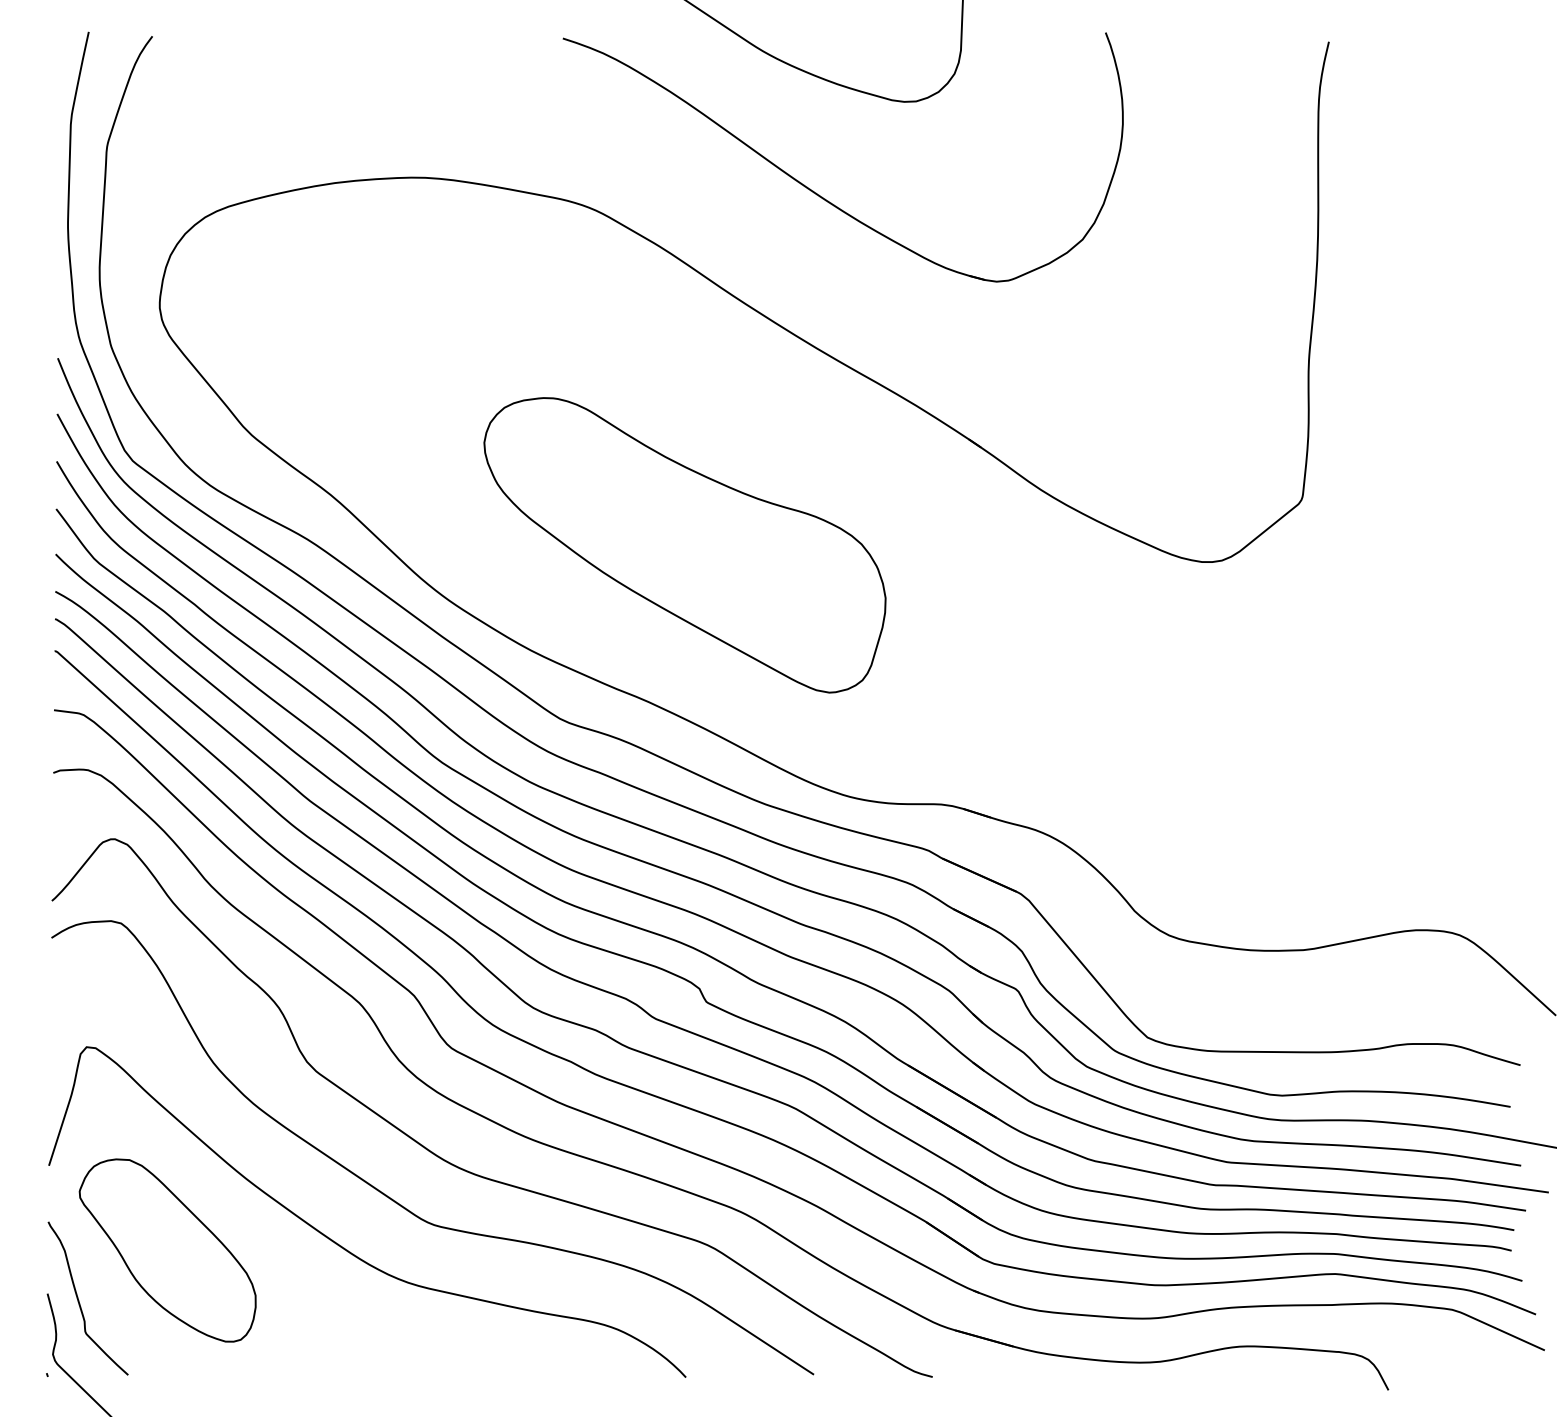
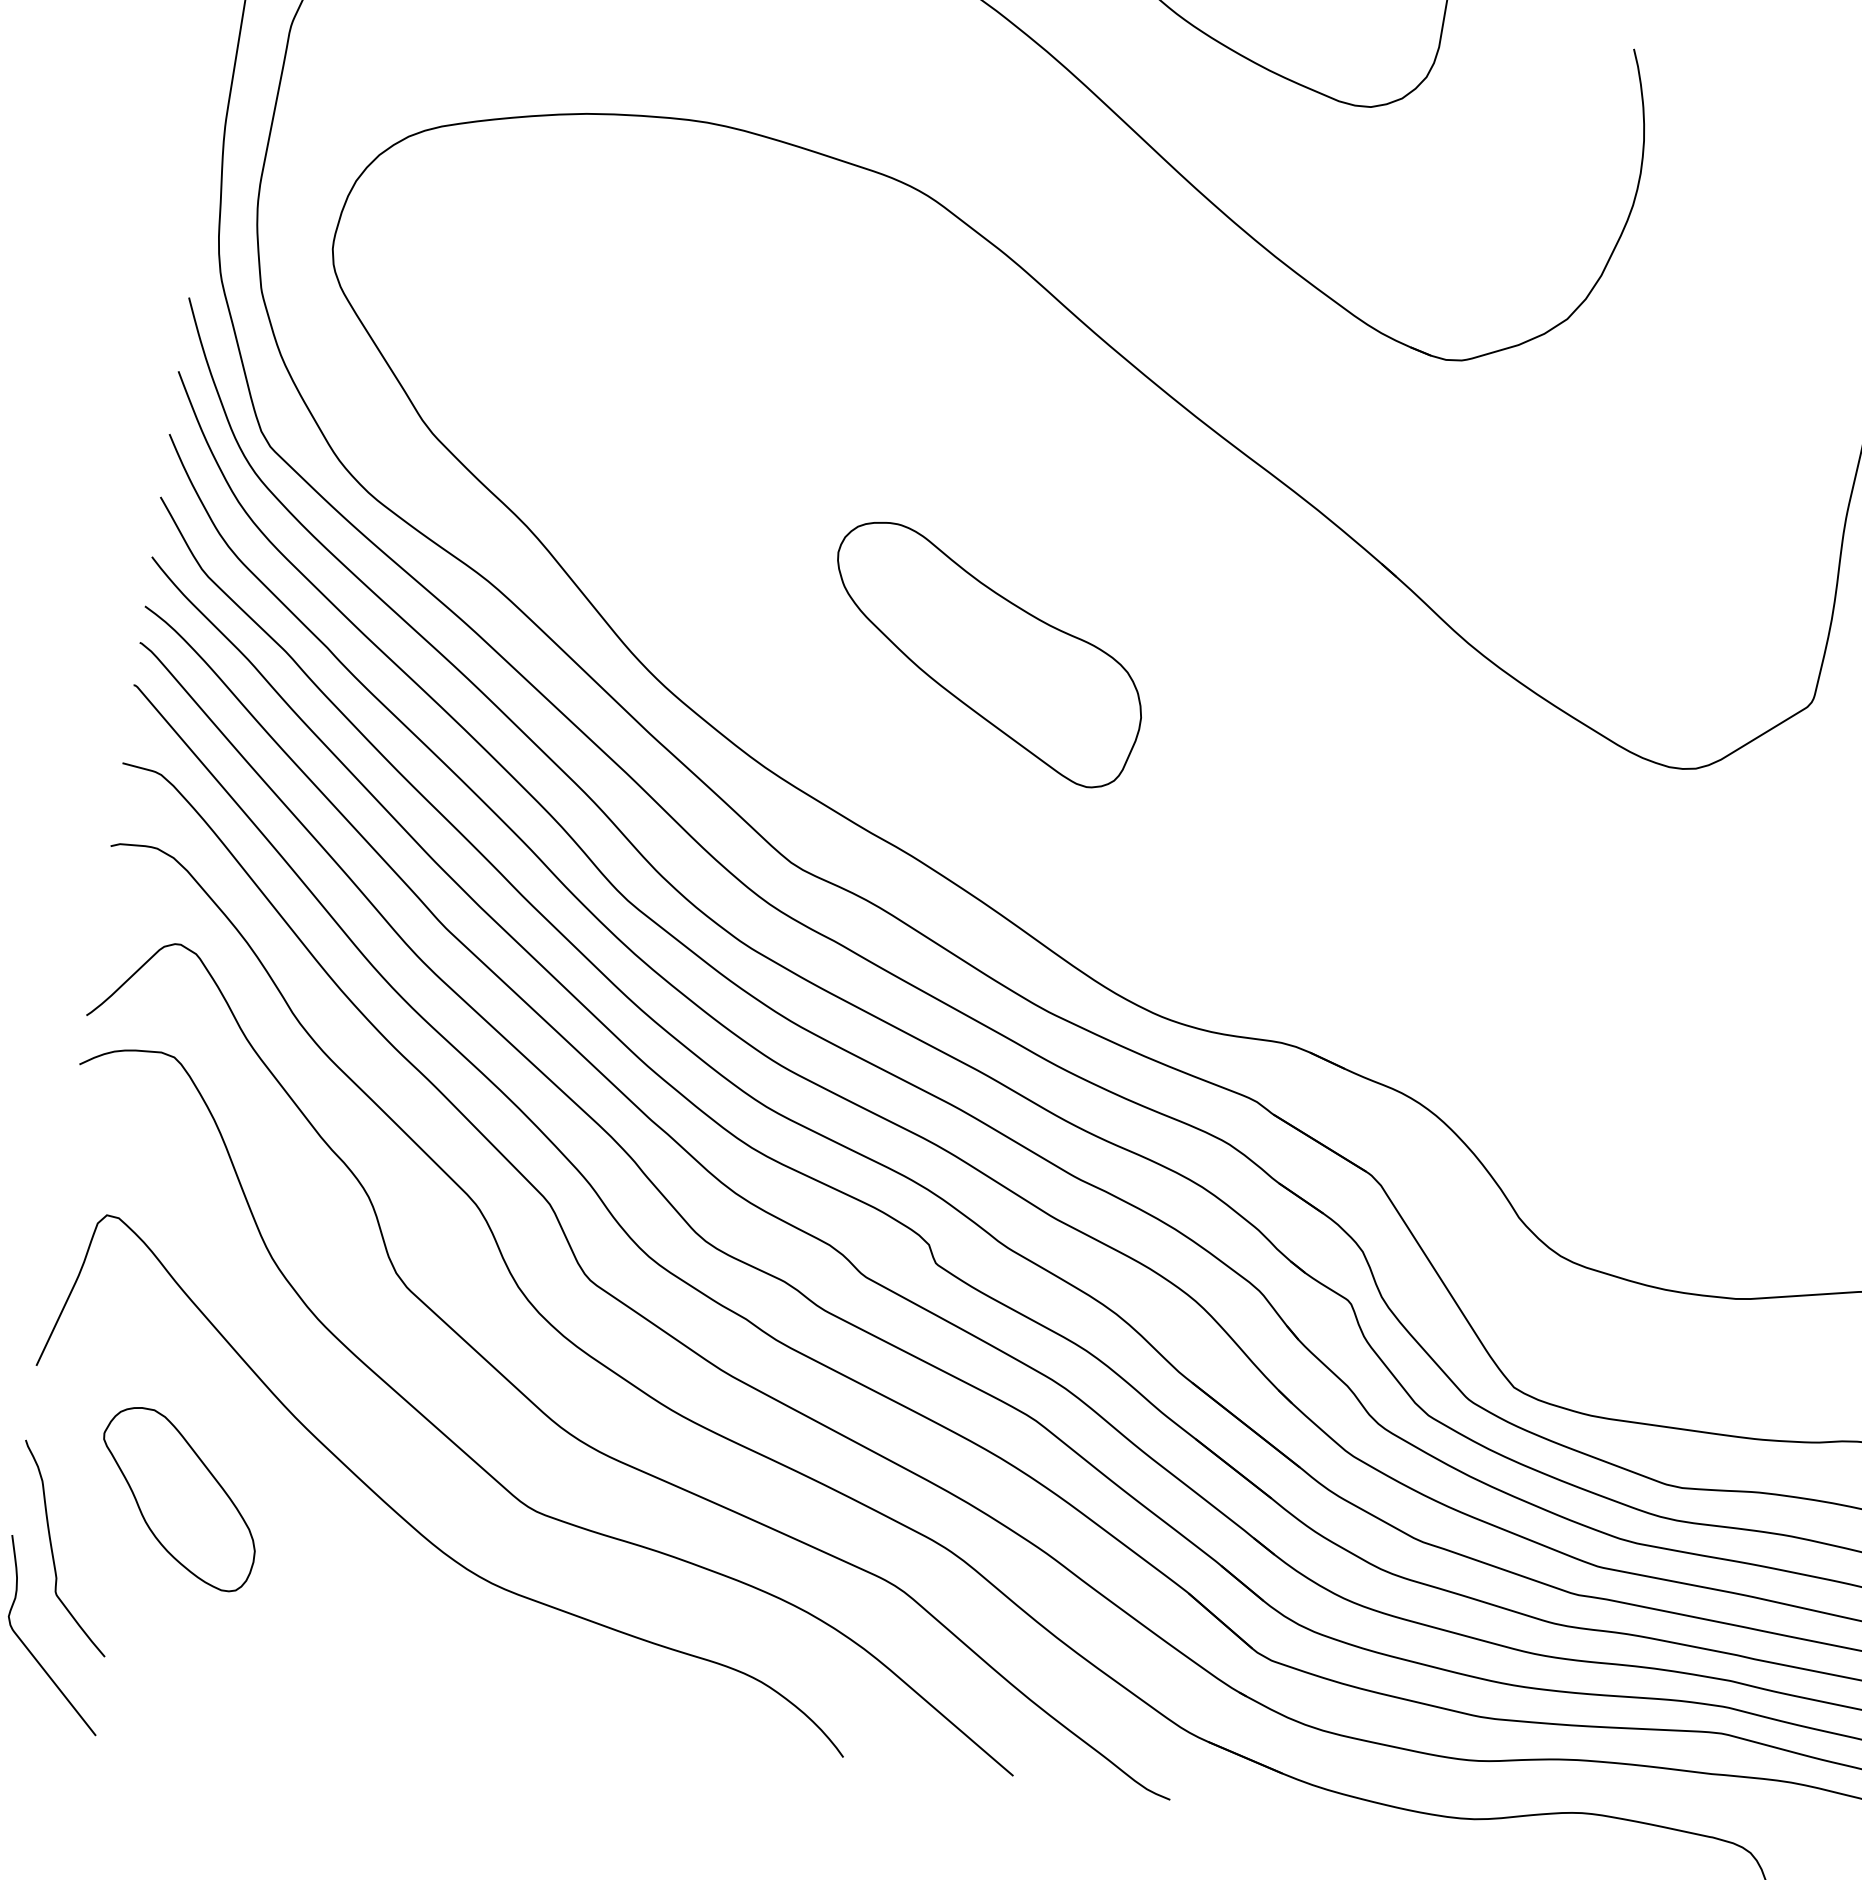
part: (684, 545) -> (986, 654), size x0.6
part: (167, 1250) -> (178, 1498), size x0.7

